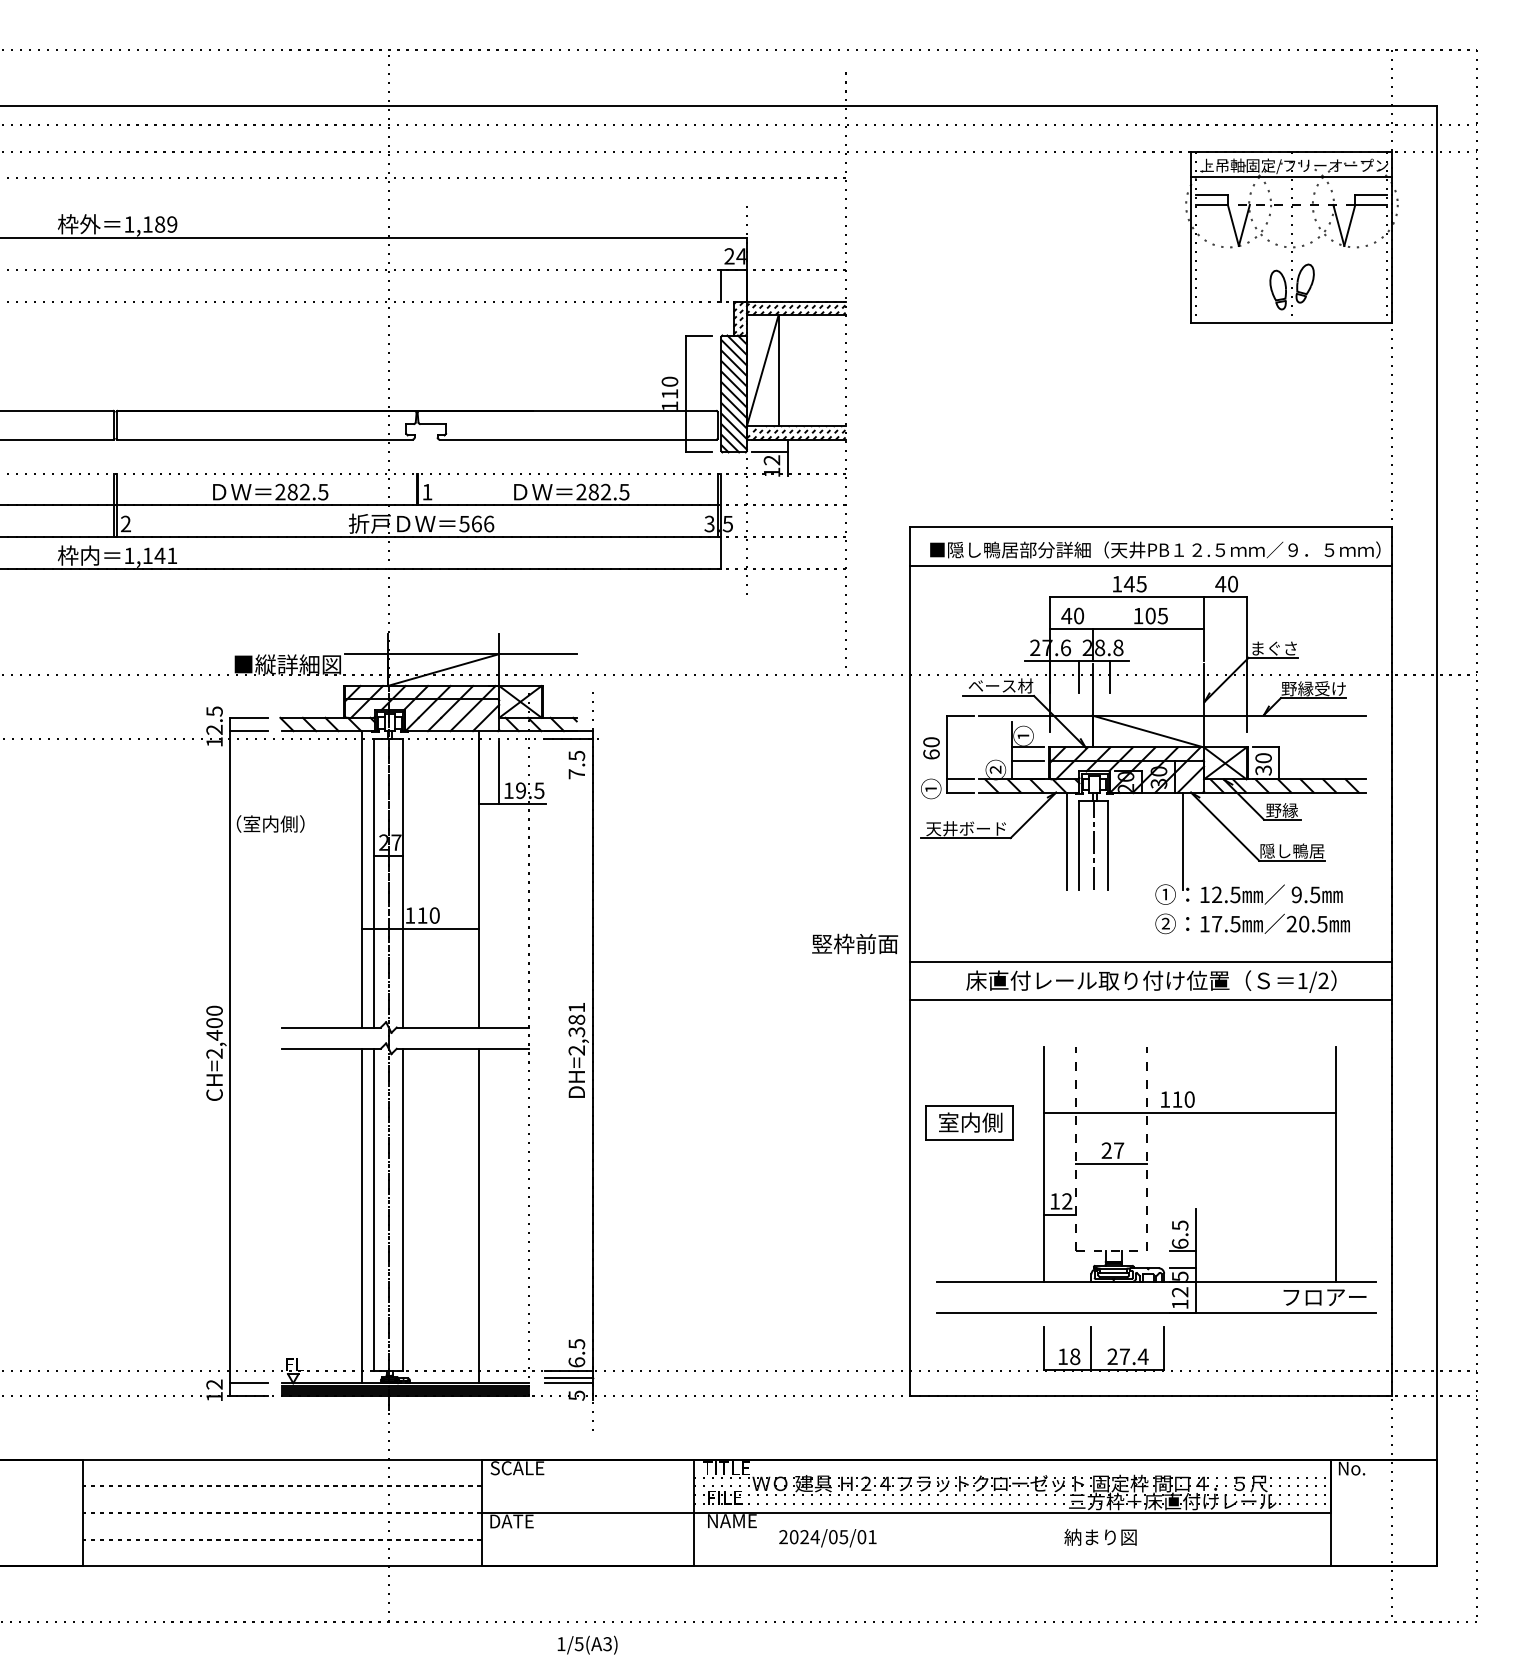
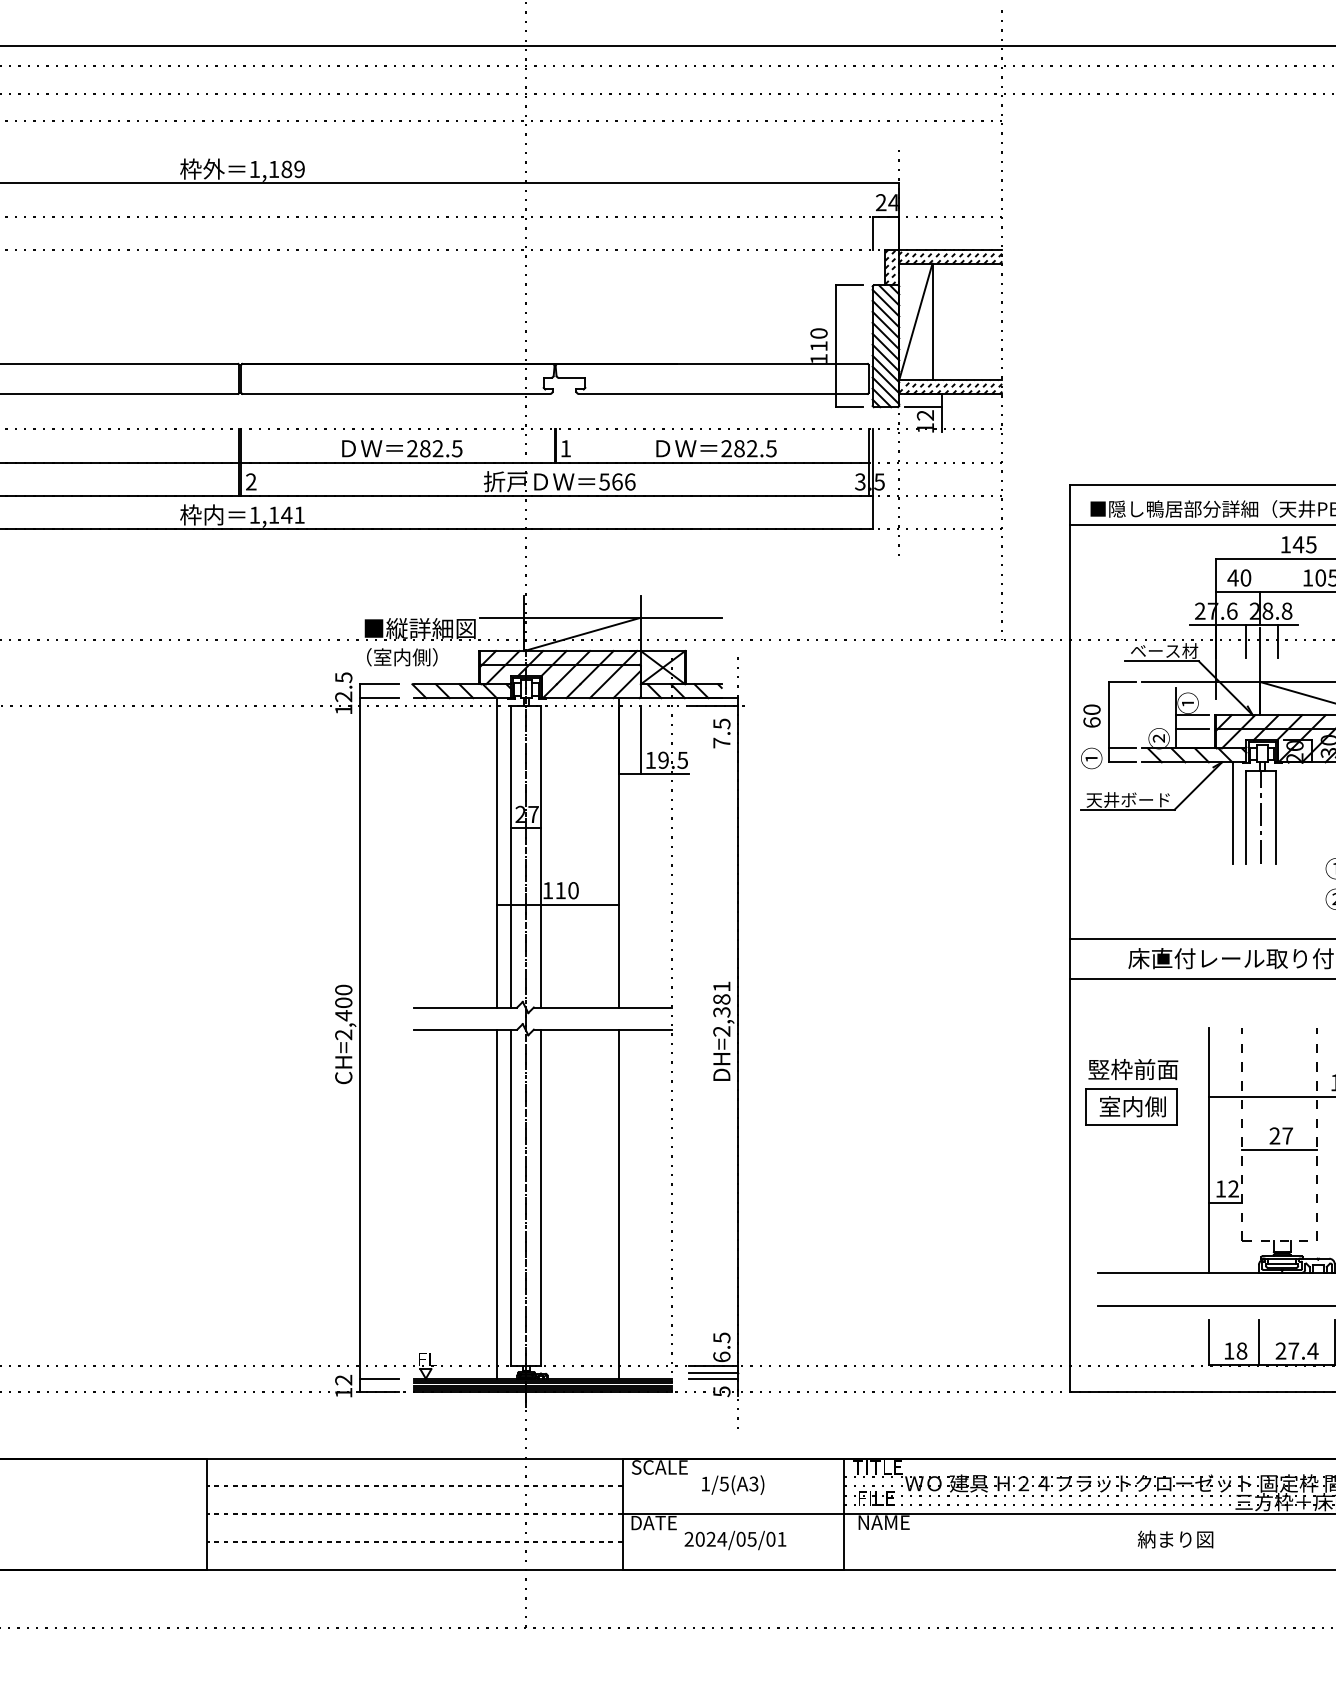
text: (270, 823) -> (402, 656), moved
text: (855, 943) -> (1133, 1069), moved
text: (1100, 1536) -> (1175, 1538), moved
text: (827, 1538) -> (735, 1540), moved
text: (587, 1644) -> (732, 1484), moved

